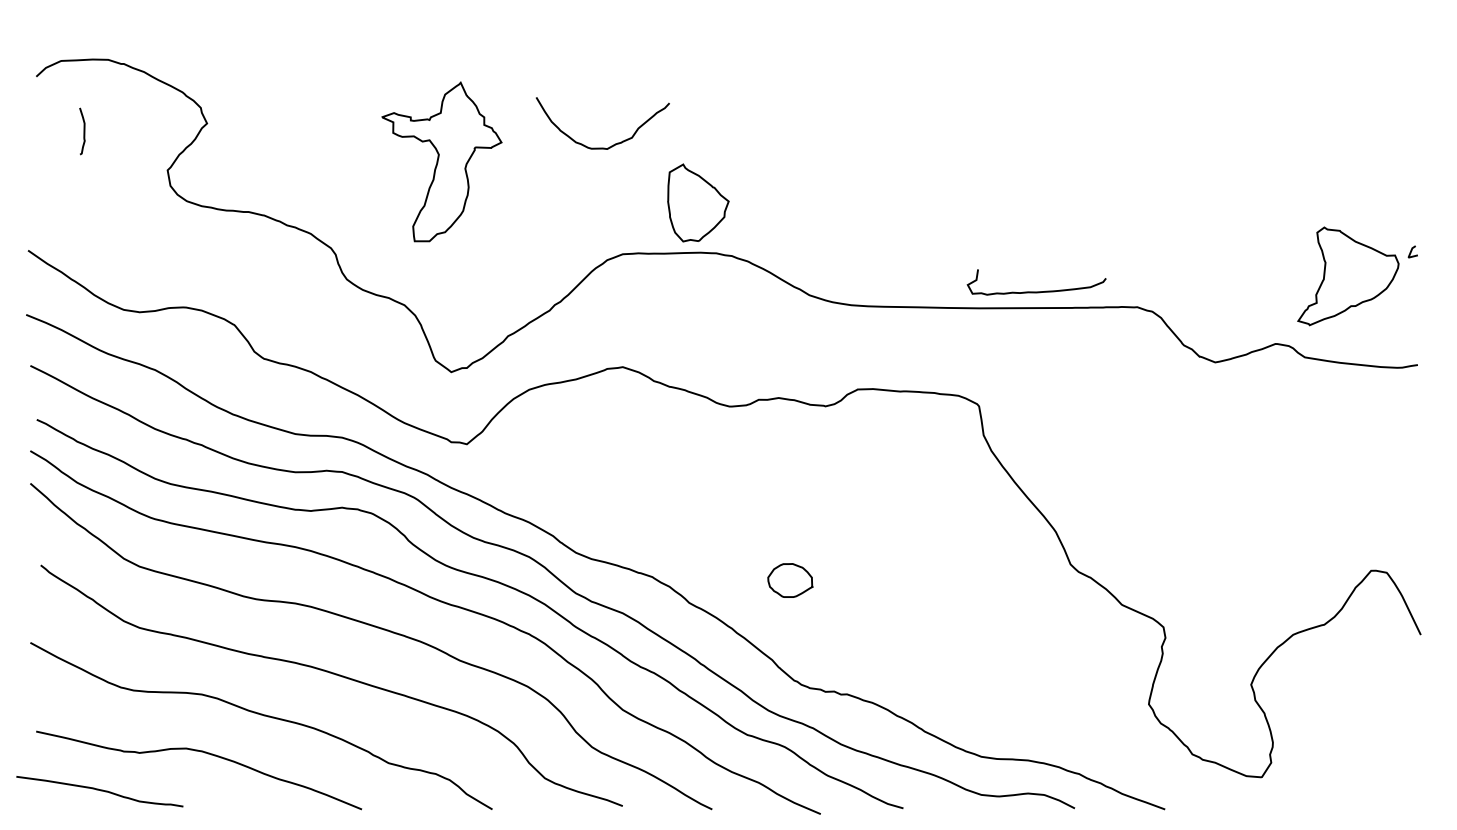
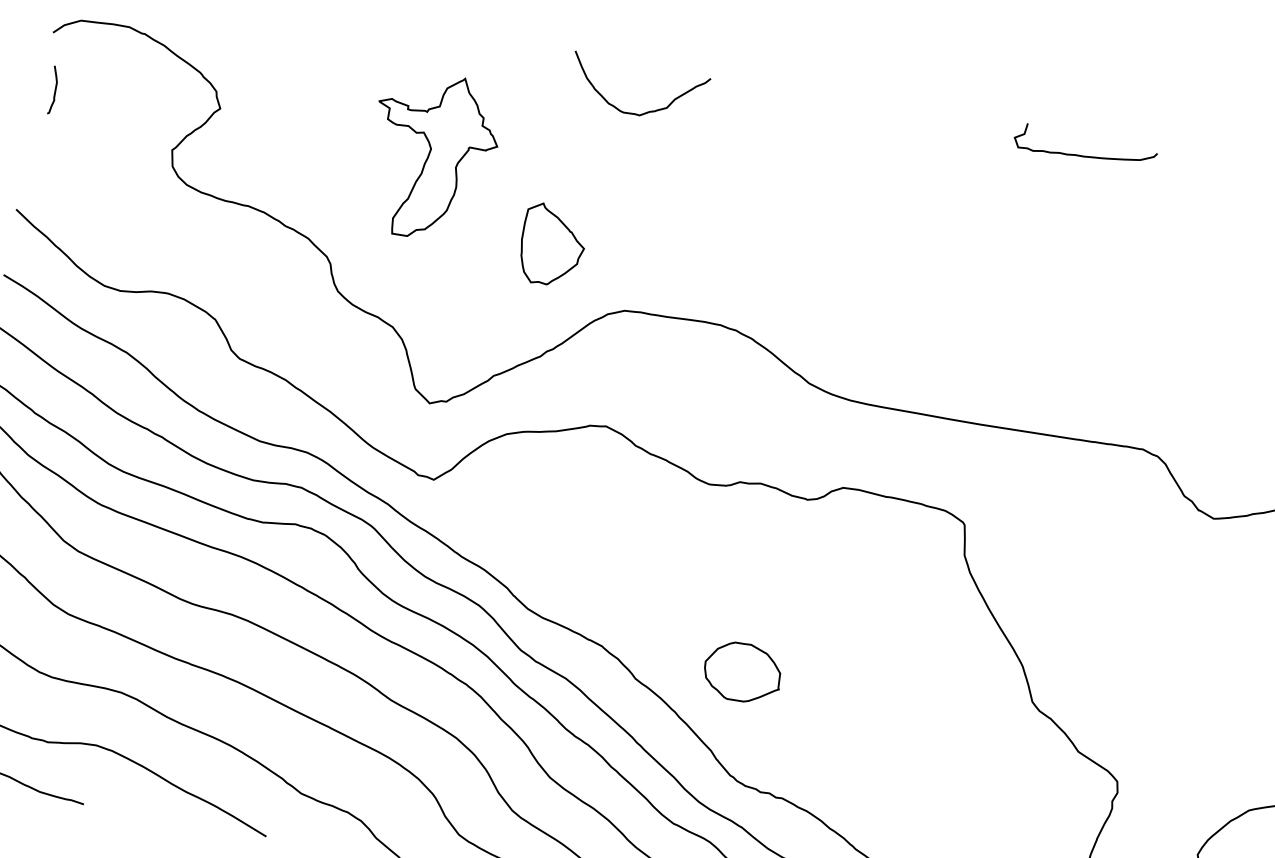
curve: (83, 131) -> (54, 90), moved
curve: (613, 144) -> (646, 111), moved
part: (441, 161) -> (432, 156), moved
part: (698, 202) -> (552, 244), moved
curve: (1036, 291) -> (1084, 155), moved
part: (790, 580) -> (742, 672), size x1.67

